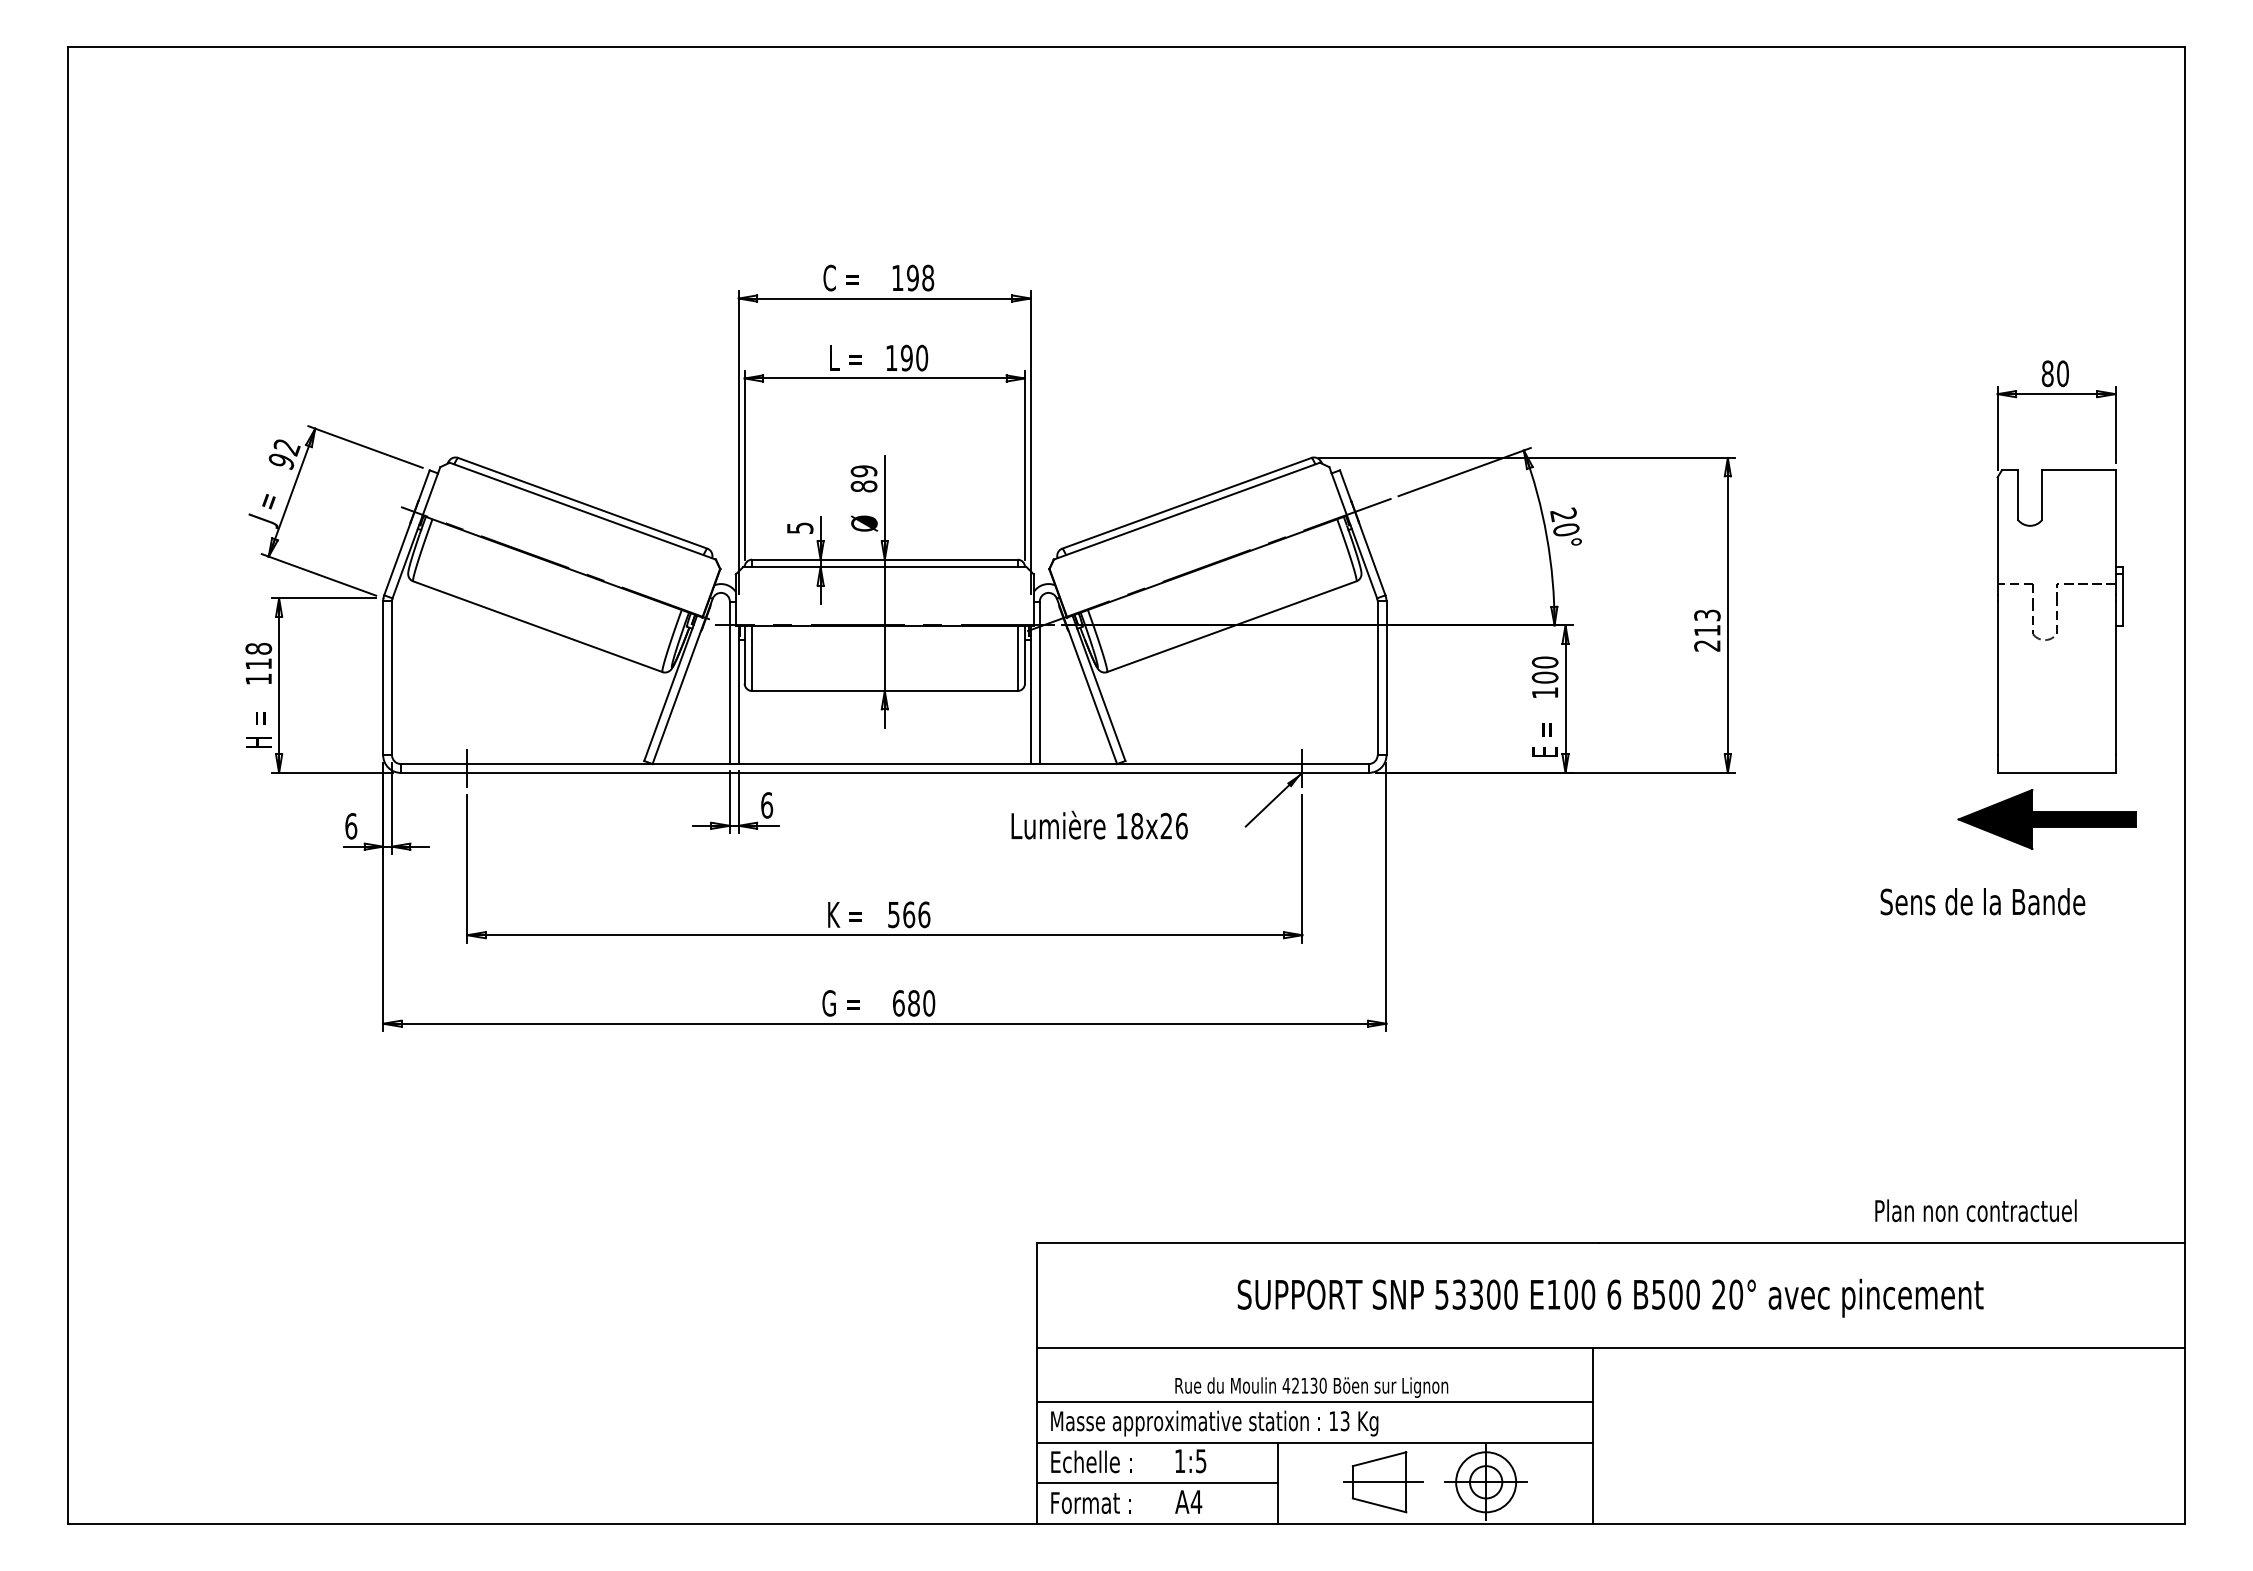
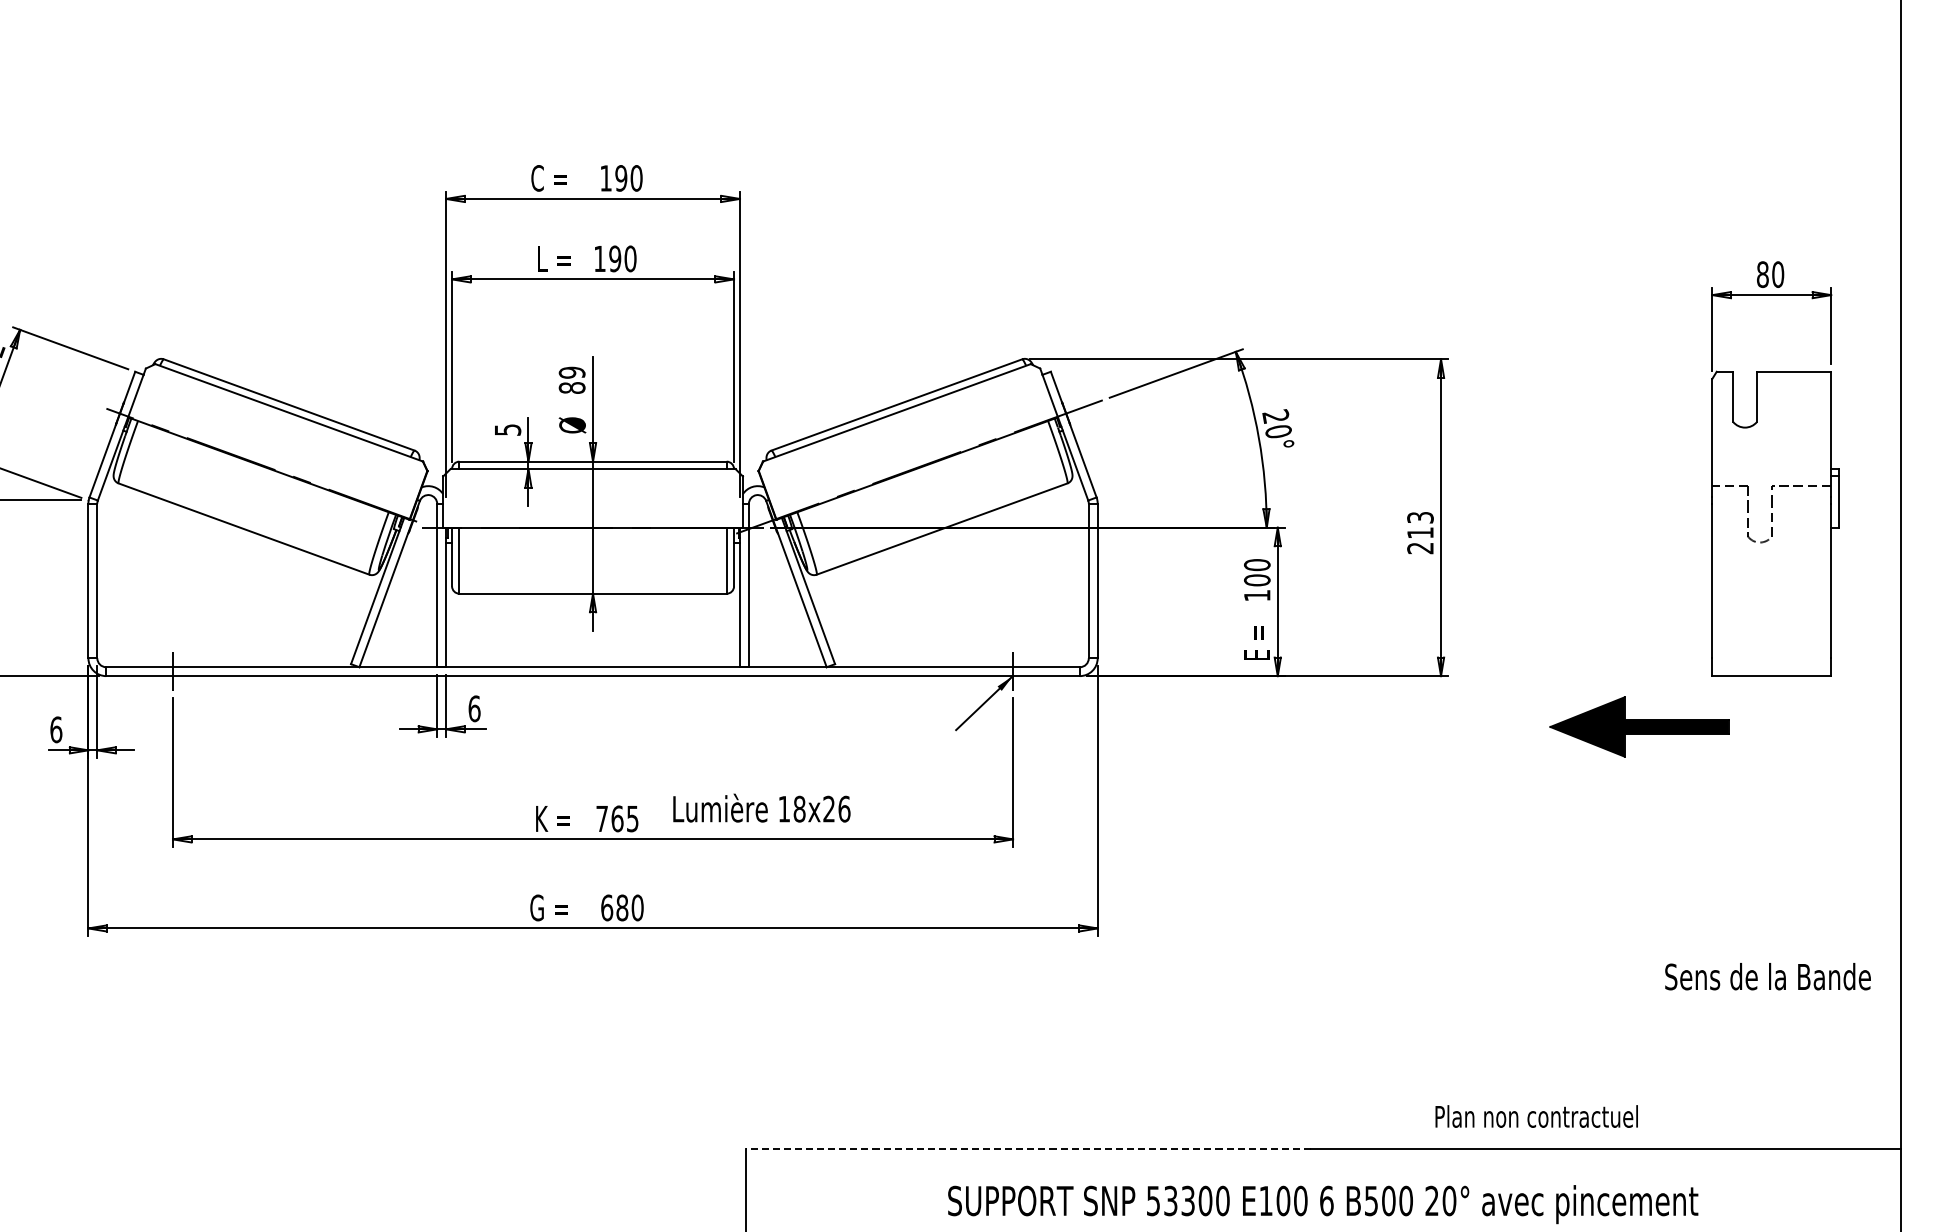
text: (928, 278) -> (636, 178), 198 -> 190
part: (2046, 819) -> (1638, 727), moved
text: (1099, 824) -> (761, 807), moved
text: (1982, 901) -> (1767, 976), moved
text: (909, 914) -> (617, 818), 566 -> 765
text: (1975, 1210) -> (1536, 1116), moved
line: (1317, 1243) -> (1028, 1149), solid -> dashed

